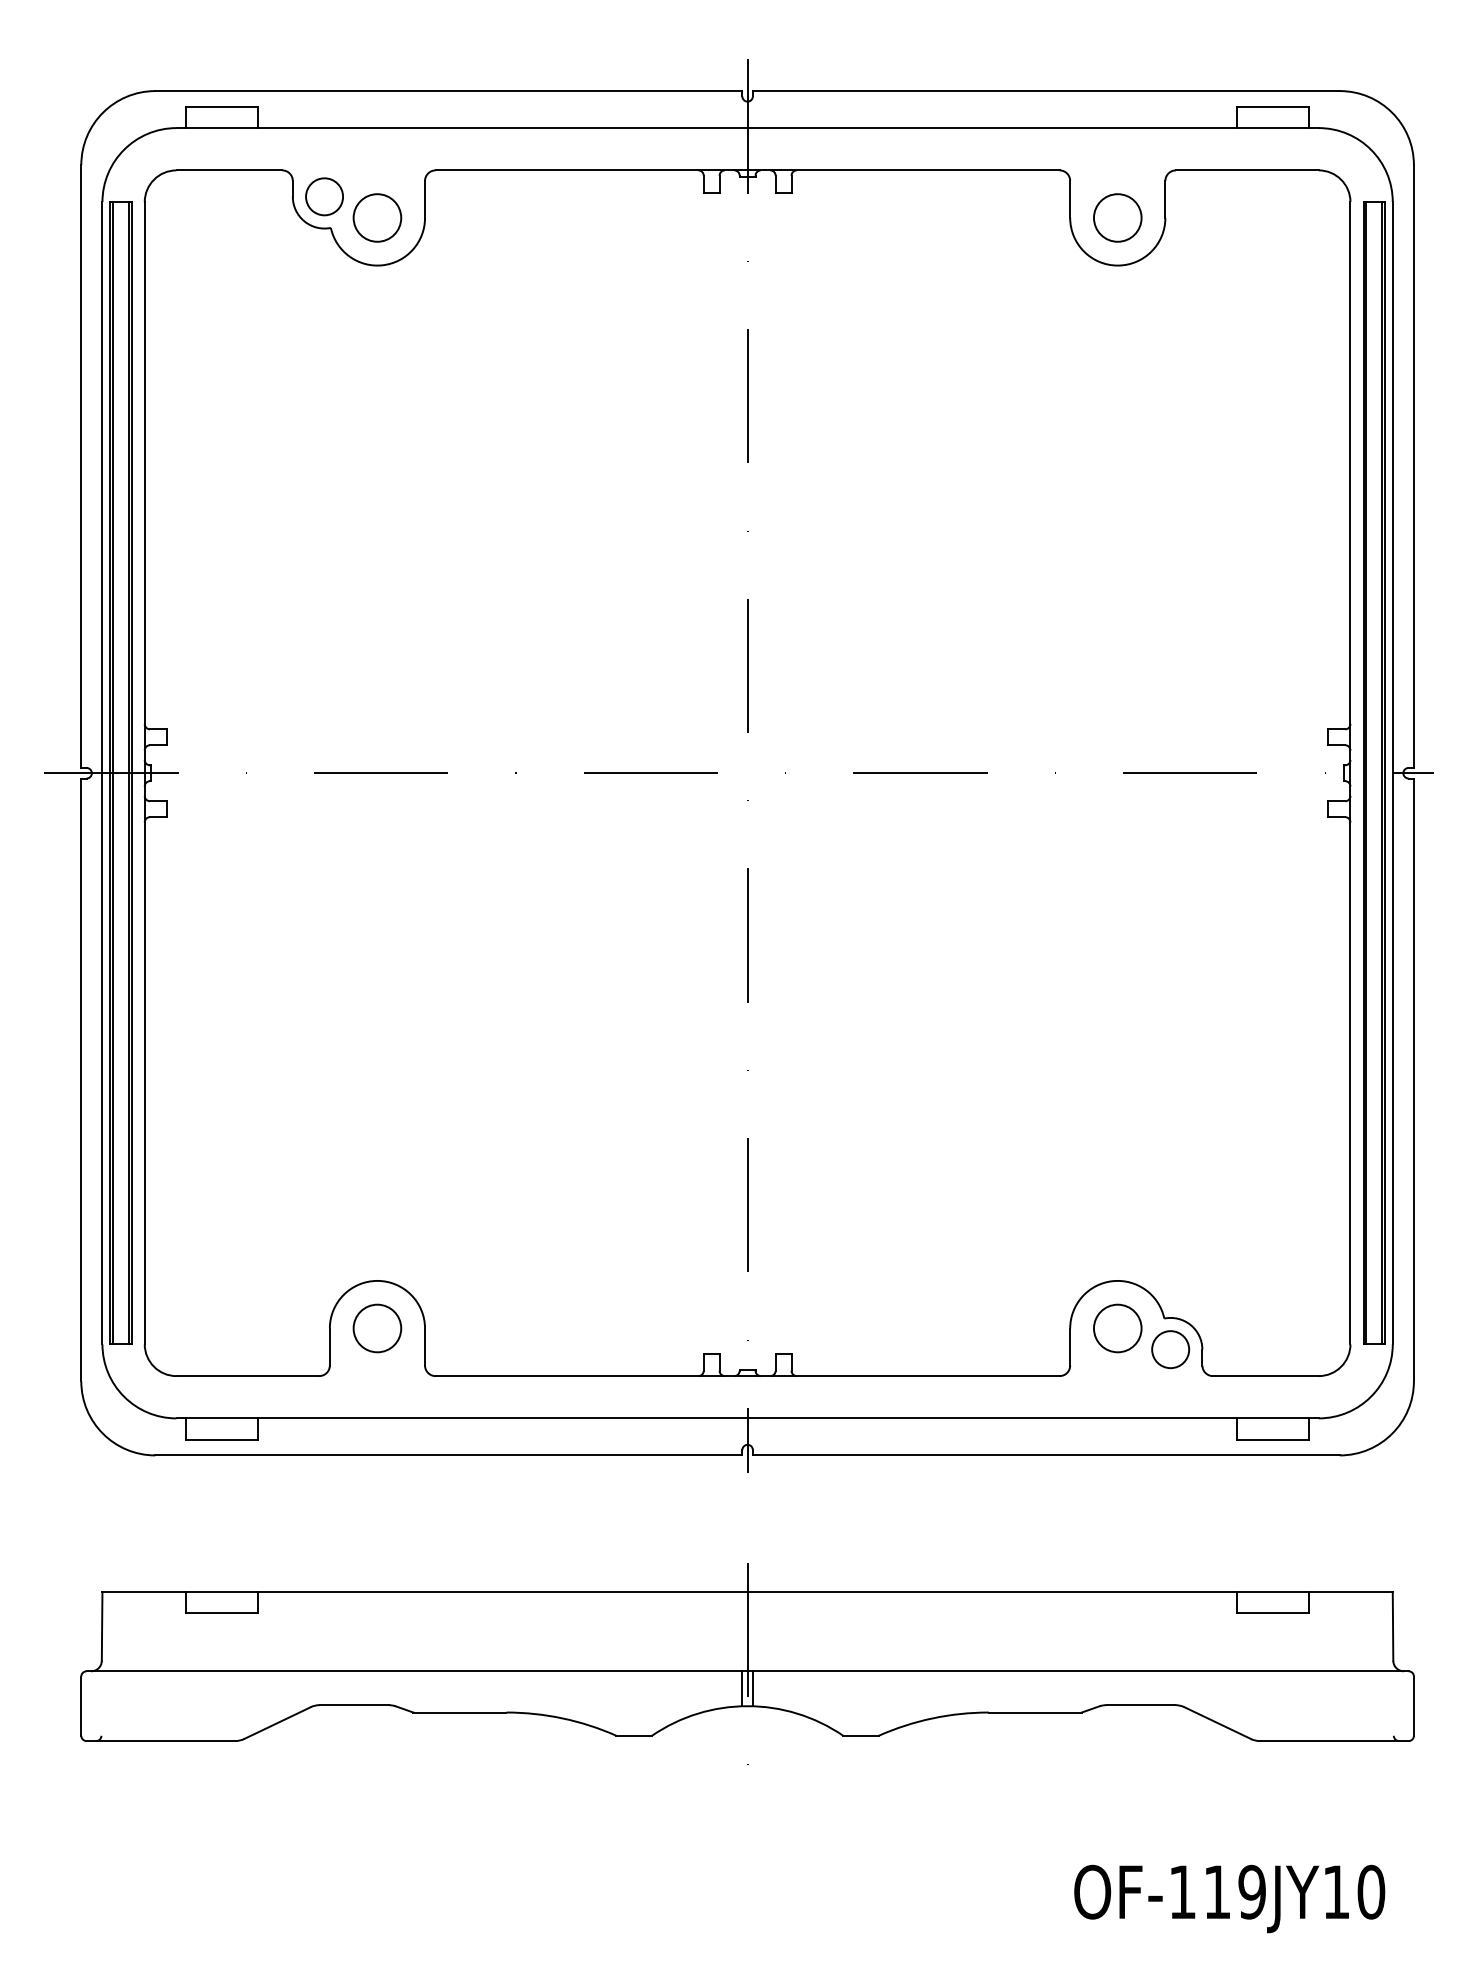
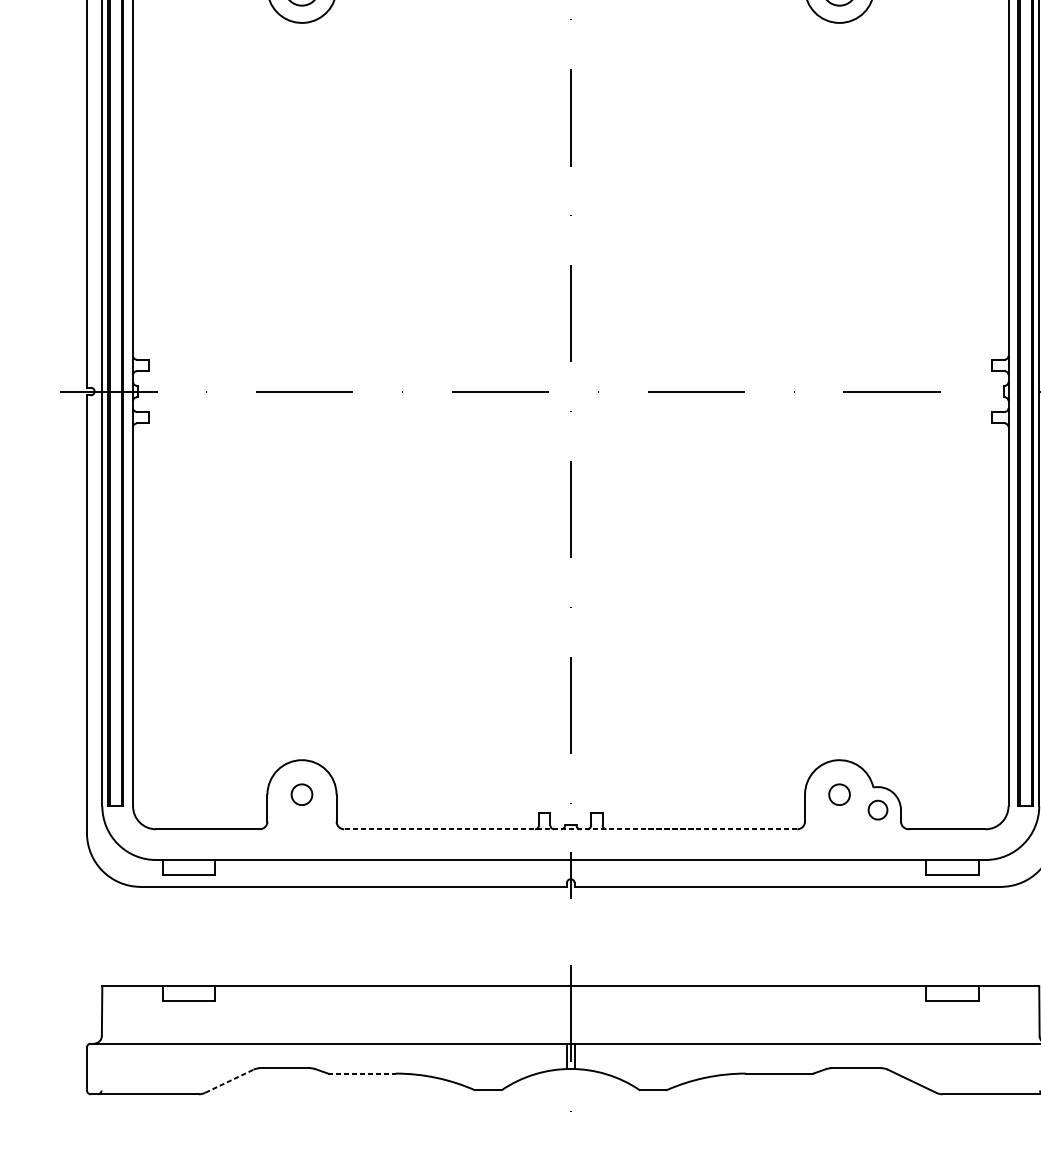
circle: (377, 1328) -> (302, 794), size x0.6
circle: (1117, 1328) -> (839, 794), size x0.6
circle: (1170, 1349) -> (877, 809), size x0.7
line: (747, 1376) -> (570, 829), solid -> dashed
line: (459, 1712) -> (361, 1073), solid -> dashed
line: (277, 1723) -> (229, 1081), solid -> dashed

